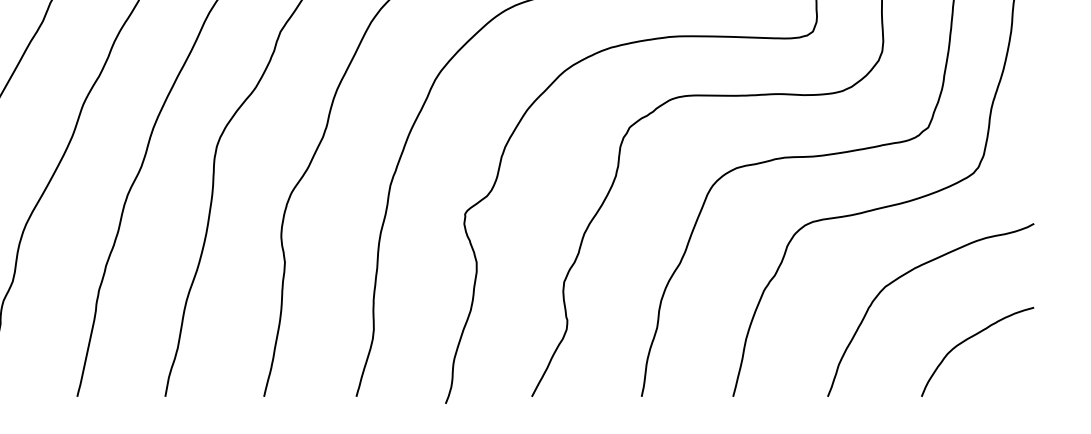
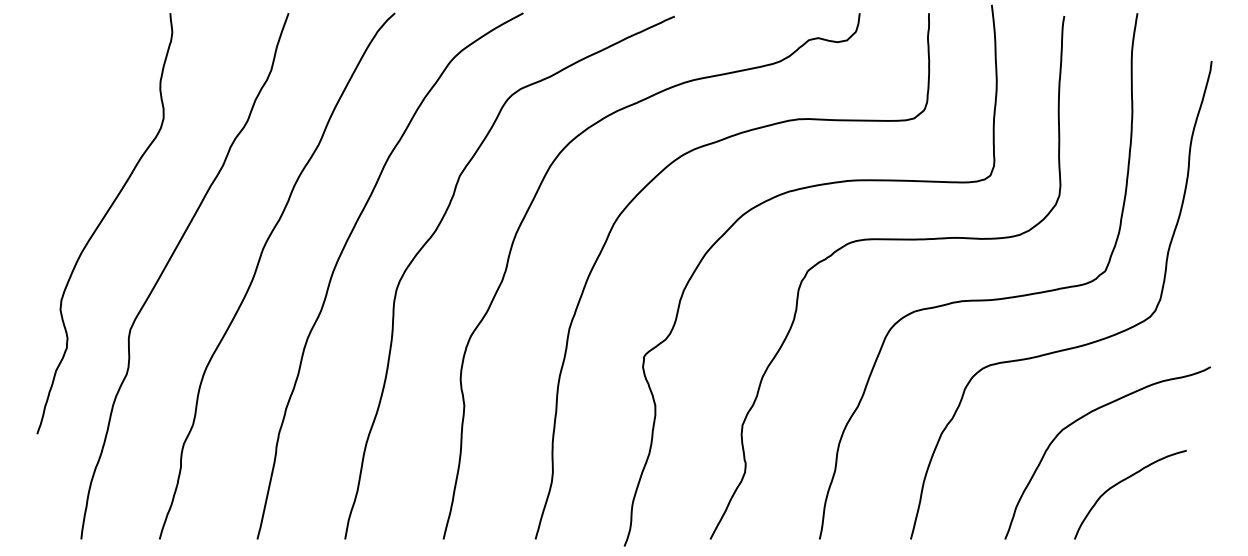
curve: (970, 338) -> (1123, 481), moved

